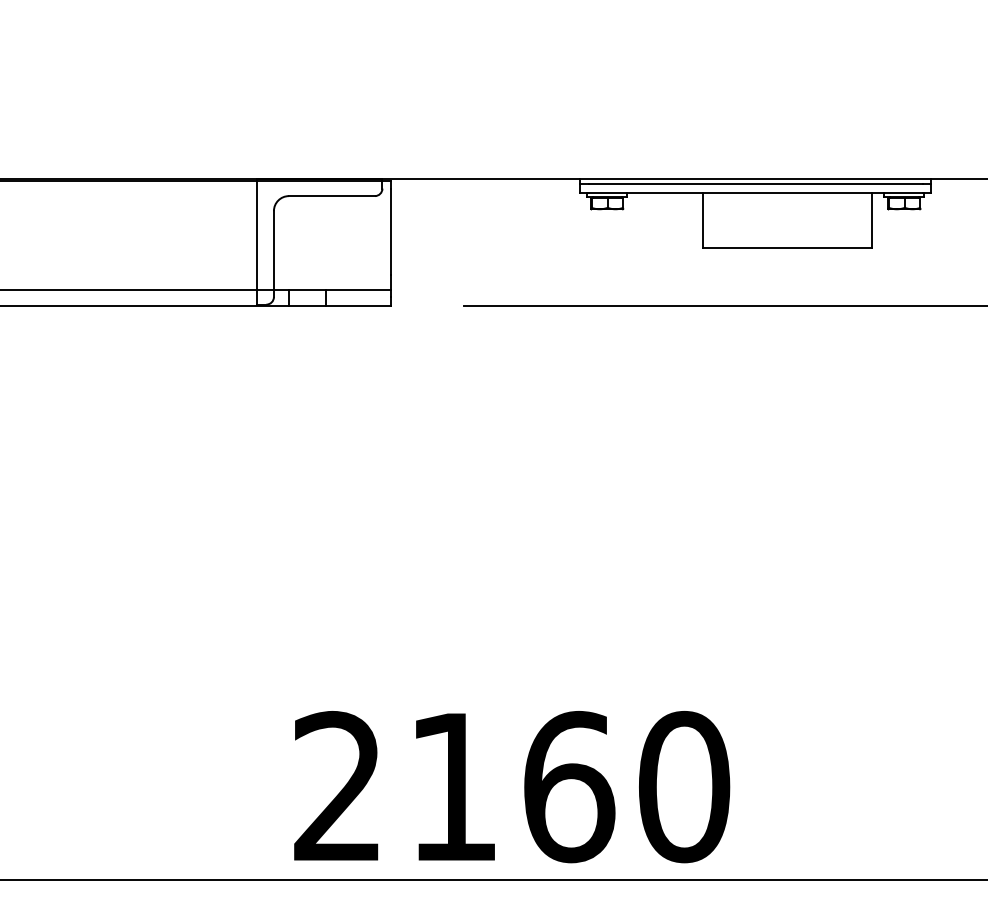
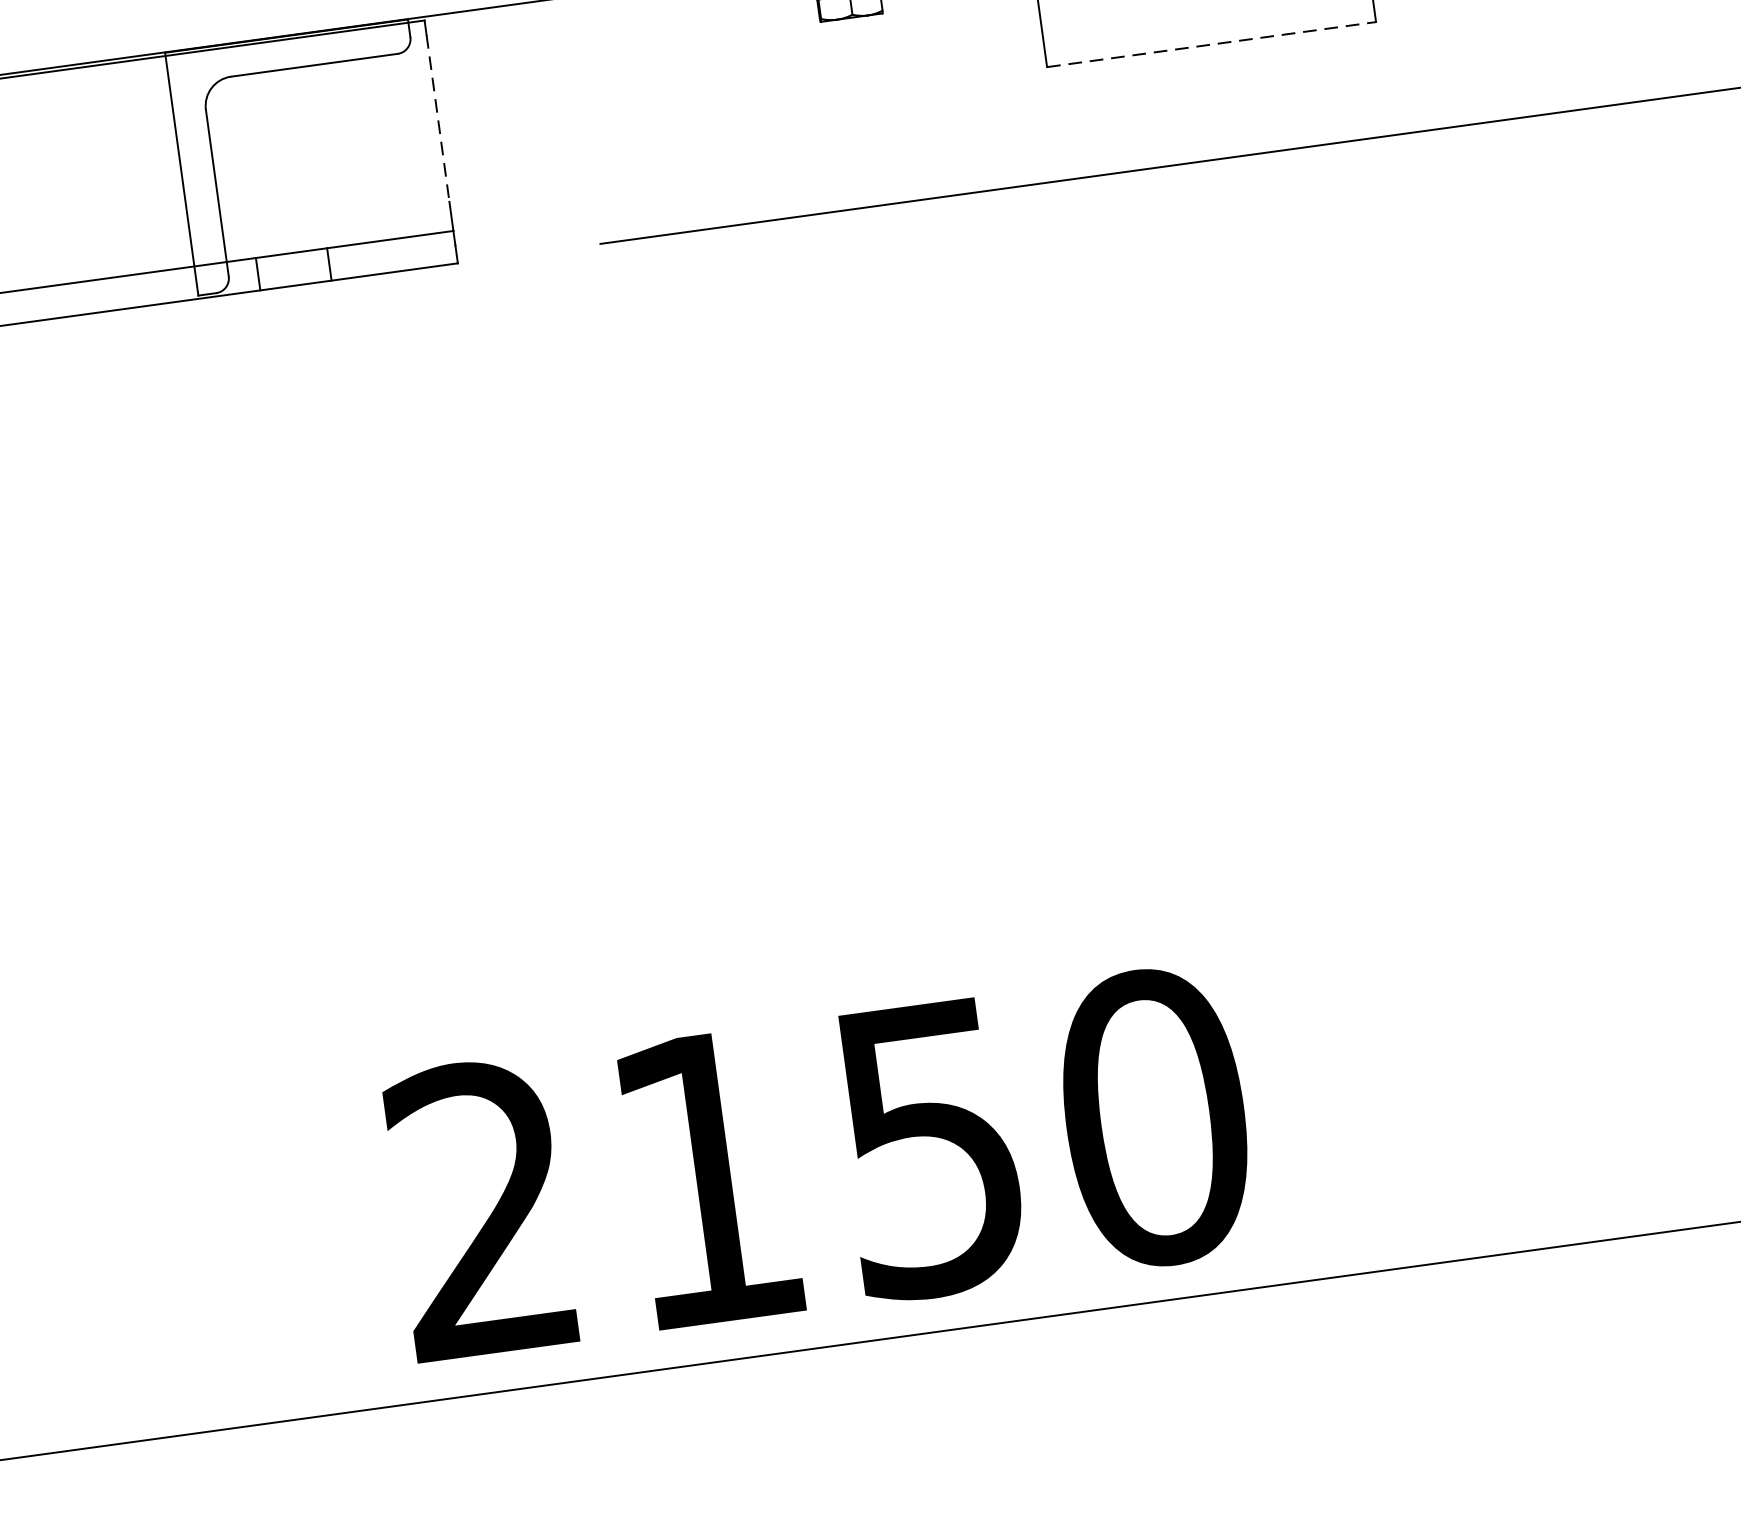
line: (390, 231) -> (437, 118), solid -> dashed
line: (787, 247) -> (1211, 43), solid -> dashed
text: (569, 787) -> (932, 1149), 2160 -> 2150

